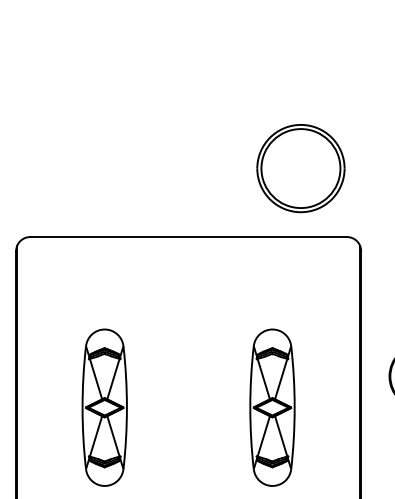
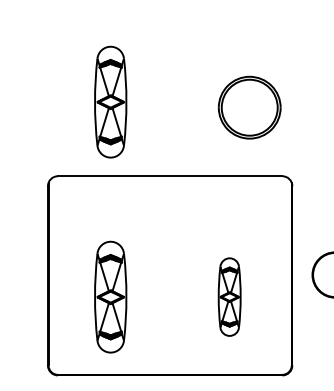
part: (104, 131) -> (110, 101), added
part: (300, 168) -> (249, 107), moved
part: (272, 406) -> (229, 296), size x0.7

